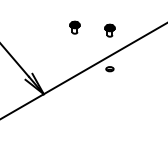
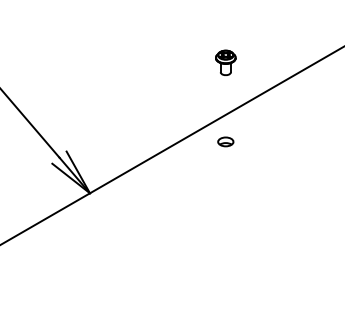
part: (74, 27) -> (152, 56), removed

